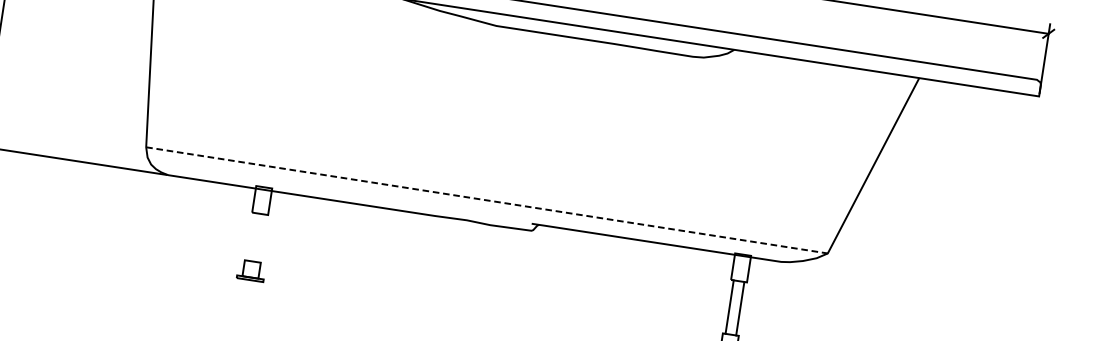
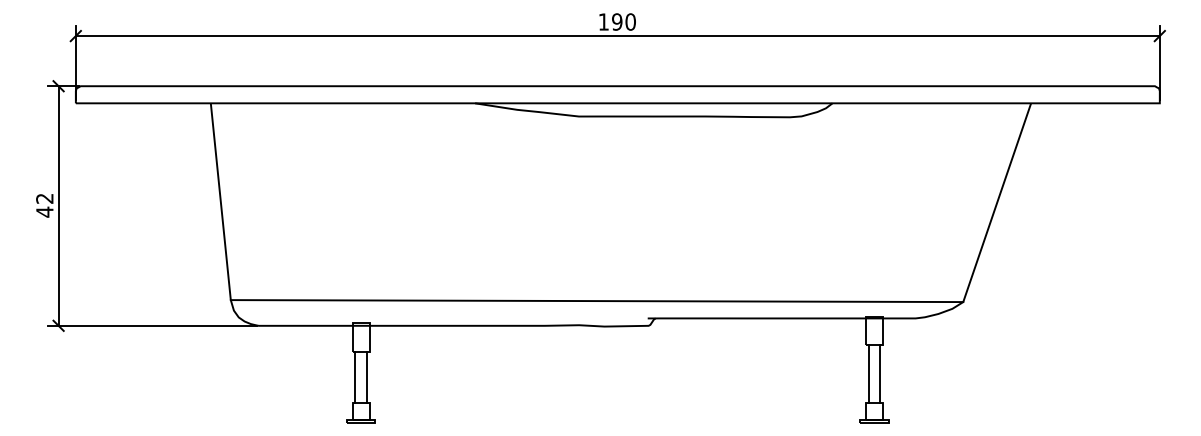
line: (487, 200) -> (597, 301), dashed -> solid
line: (251, 236) -> (355, 376), added
line: (261, 237) -> (366, 376), added

